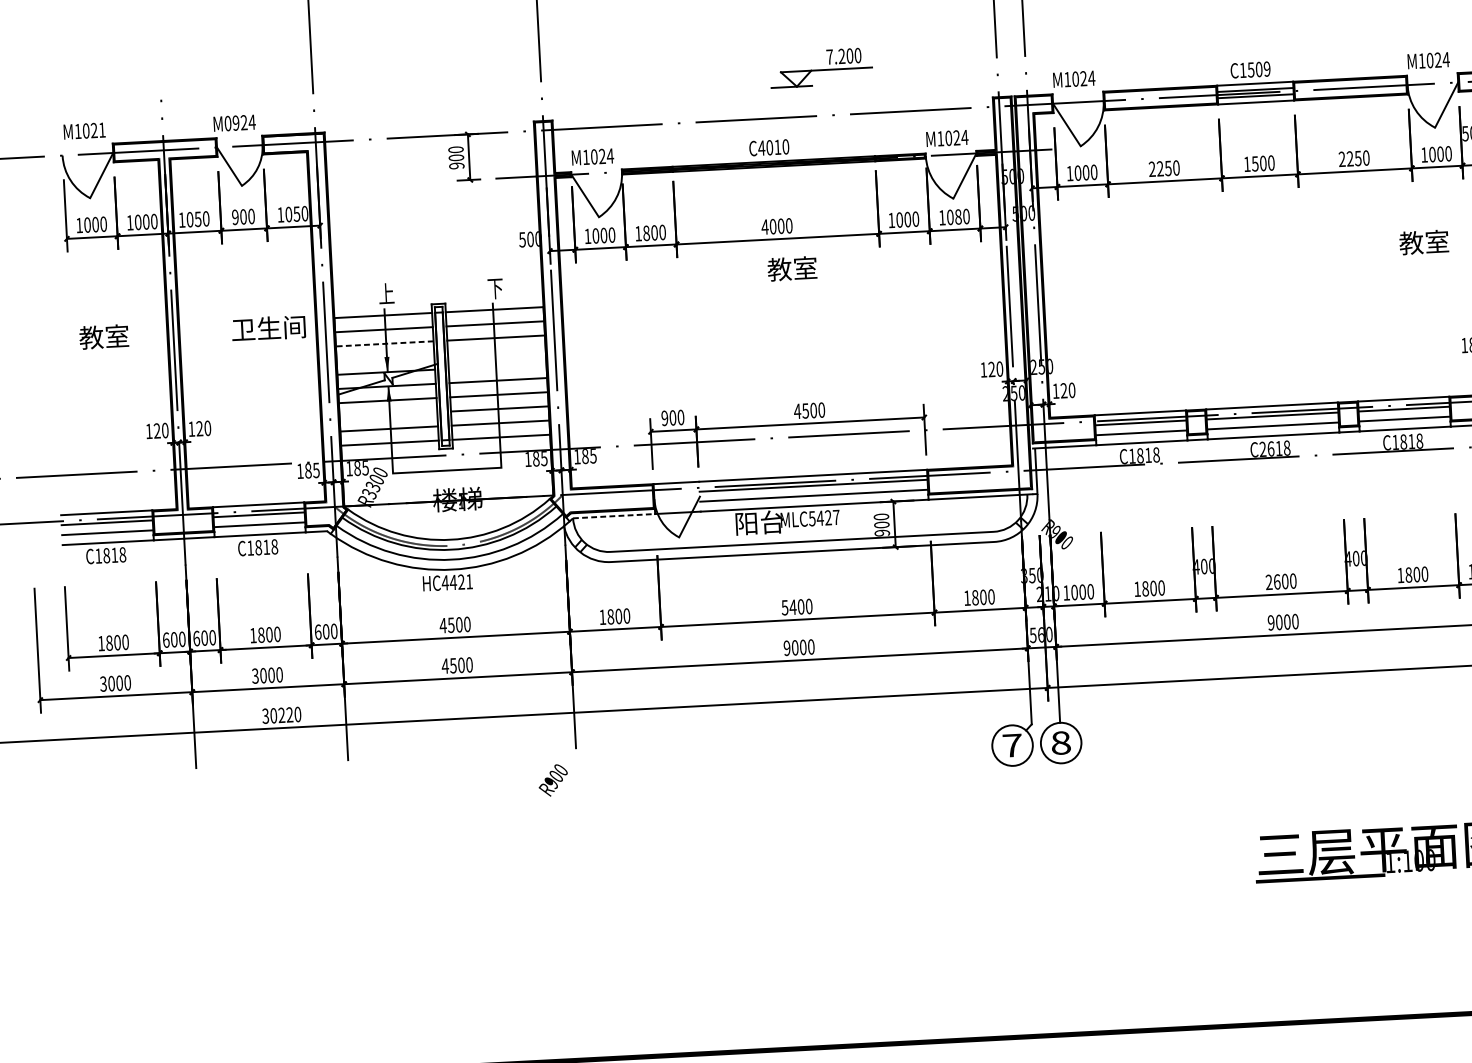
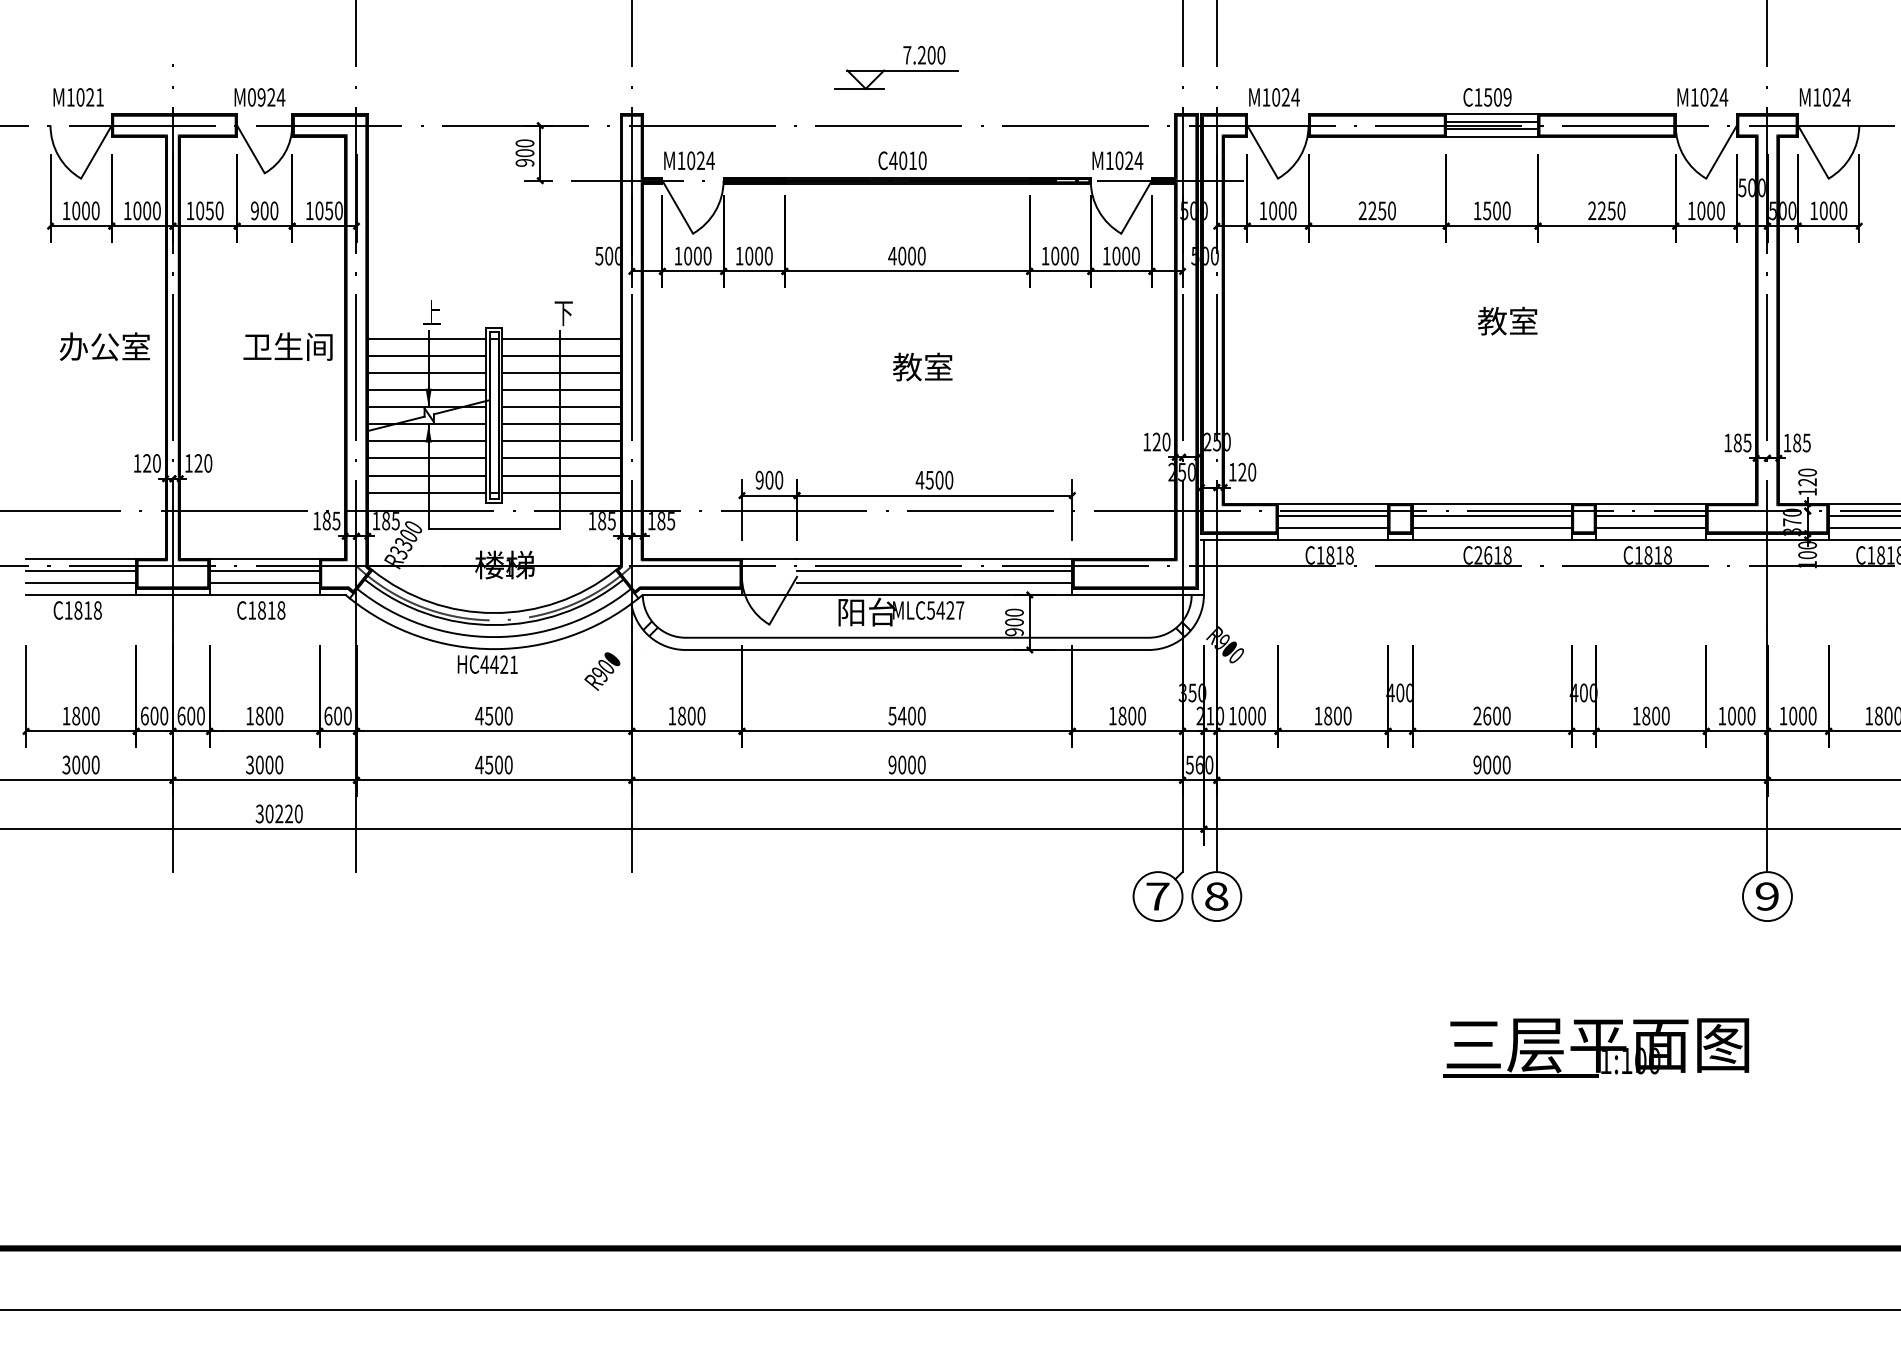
part: (821, 68) -> (896, 68), moved
text: (958, 217) -> (1126, 256), 1080 -> 1000
text: (646, 233) -> (749, 256), 1800 -> 1000
text: (1423, 241) -> (1507, 320), moved
text: (792, 268) -> (922, 366), moved
text: (116, 336) -> (104, 346), 教室 -> 办公室
line: (384, 343) -> (426, 372), dashed -> solid
line: (496, 351) -> (561, 389), added
line: (385, 357) -> (426, 389), added
line: (497, 366) -> (561, 407), added
line: (388, 414) -> (426, 458), added
line: (614, 515) -> (692, 594), dashed -> solid
text: (553, 780) -> (602, 671), moved

